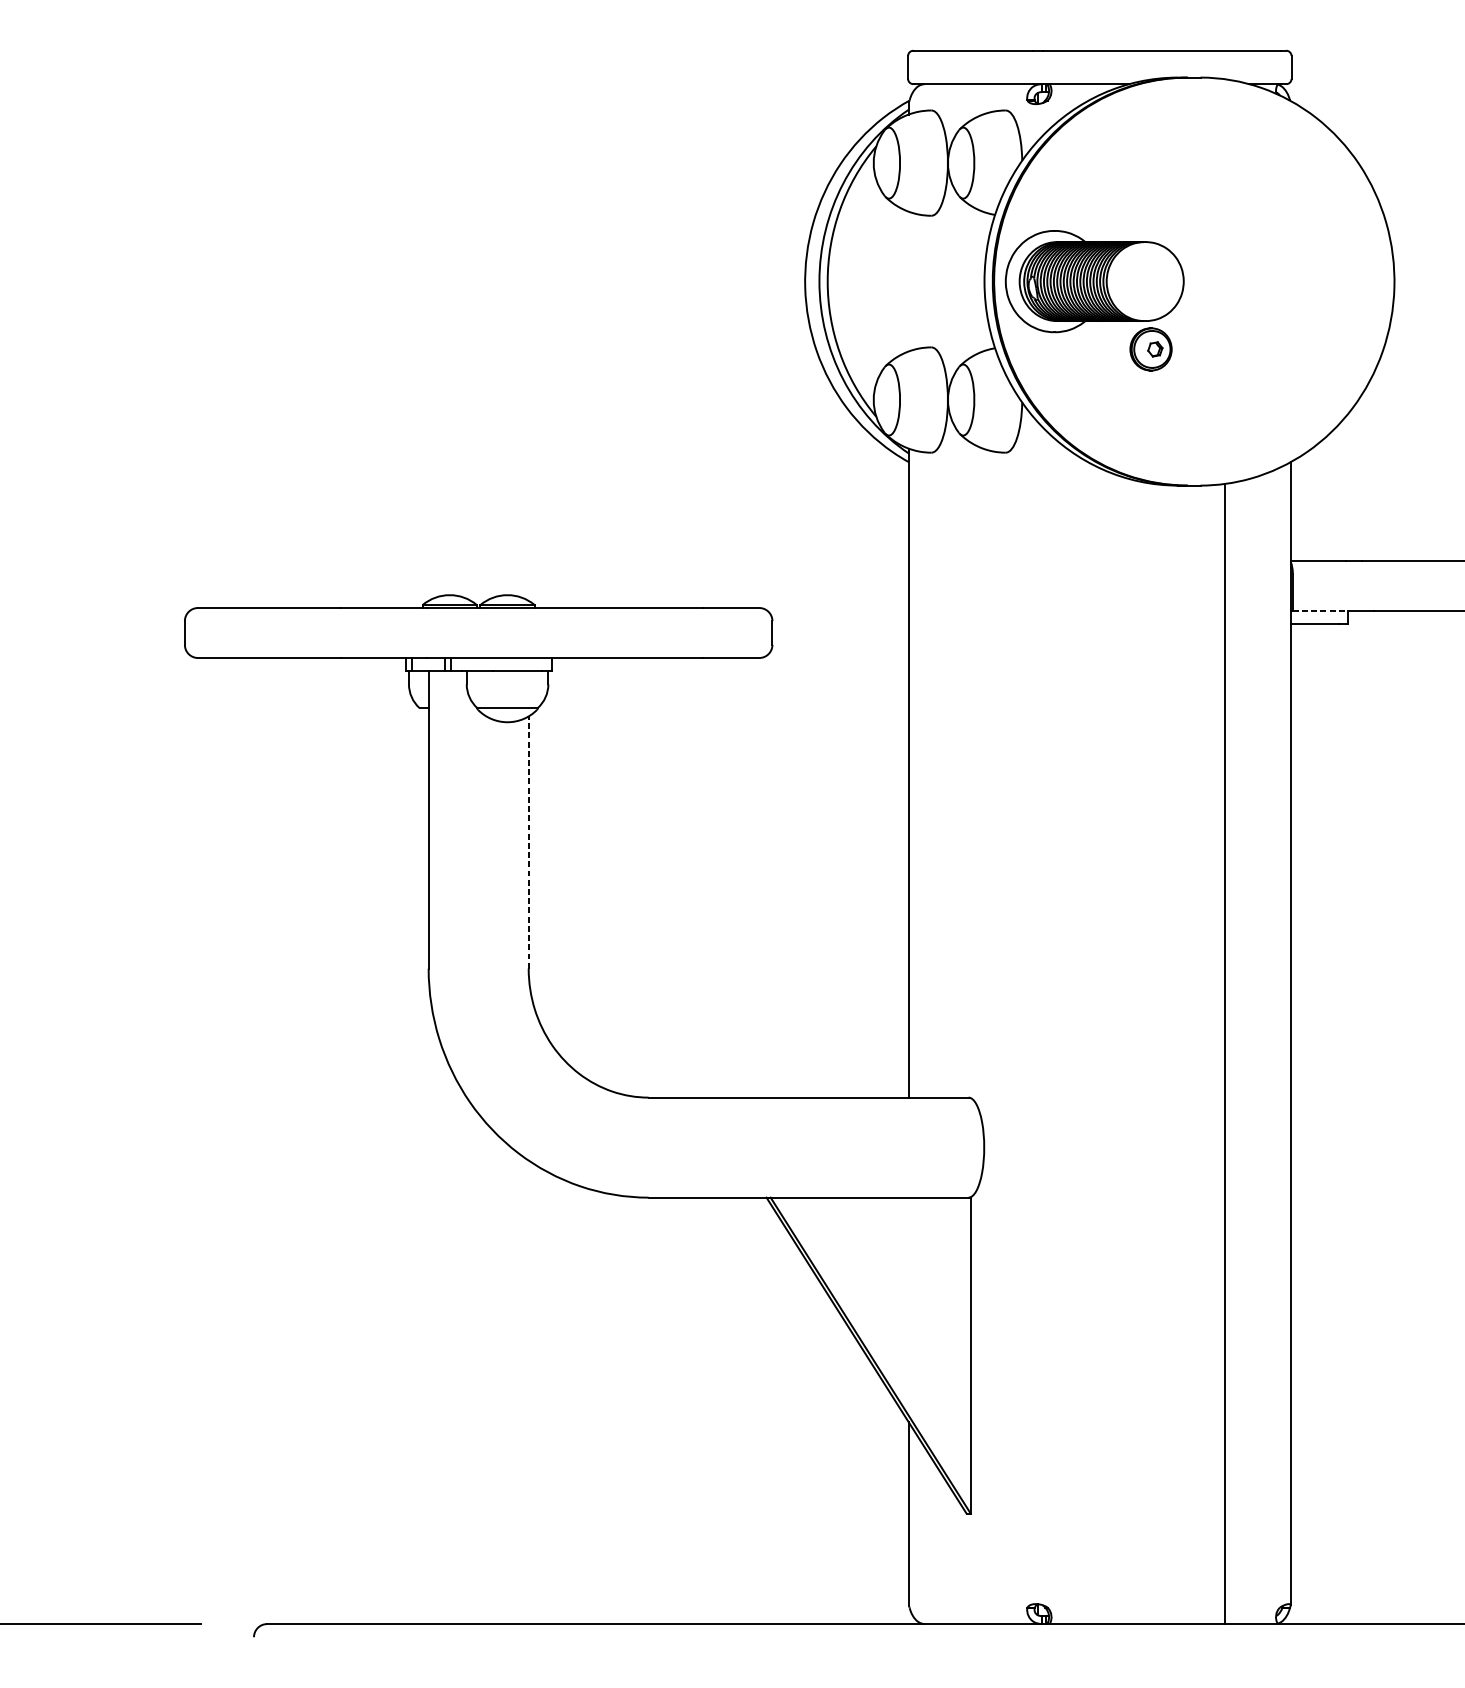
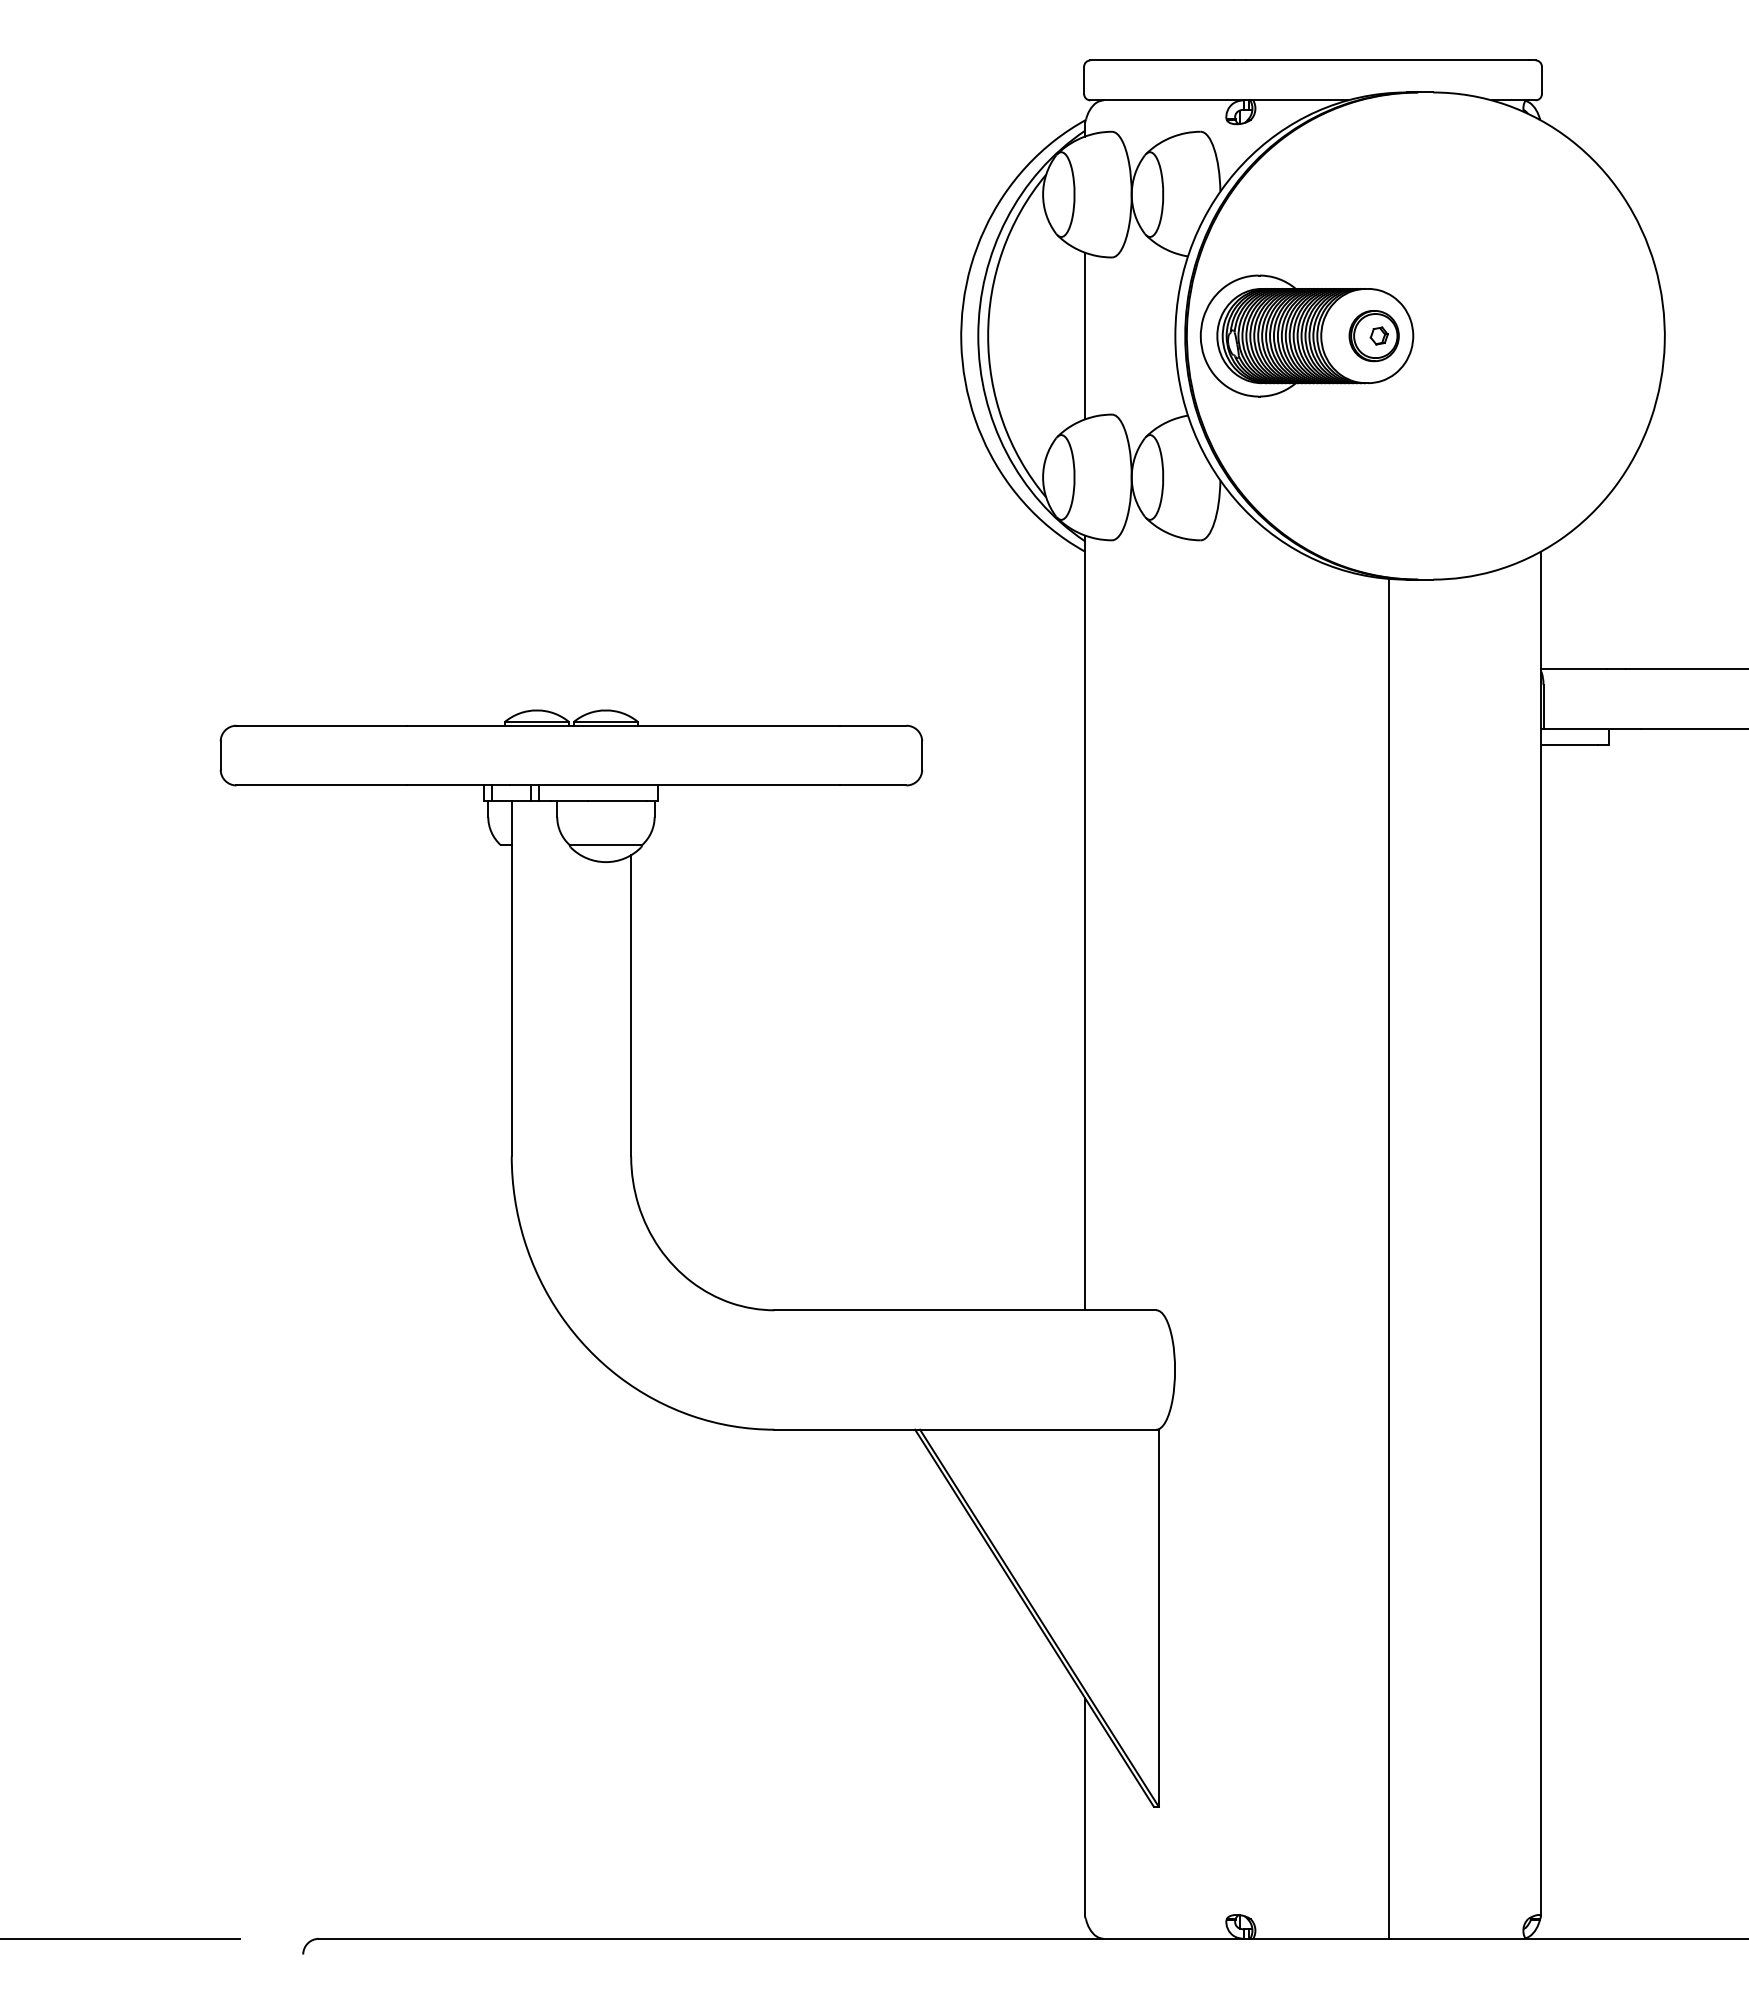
line: (908, 281) -> (1084, 335), added
part: (1150, 349) -> (1373, 336), moved
line: (1322, 610) -> (1578, 728), dashed -> solid
line: (528, 842) -> (631, 1005), dashed -> solid
line: (1225, 1054) -> (1389, 1258), moved

